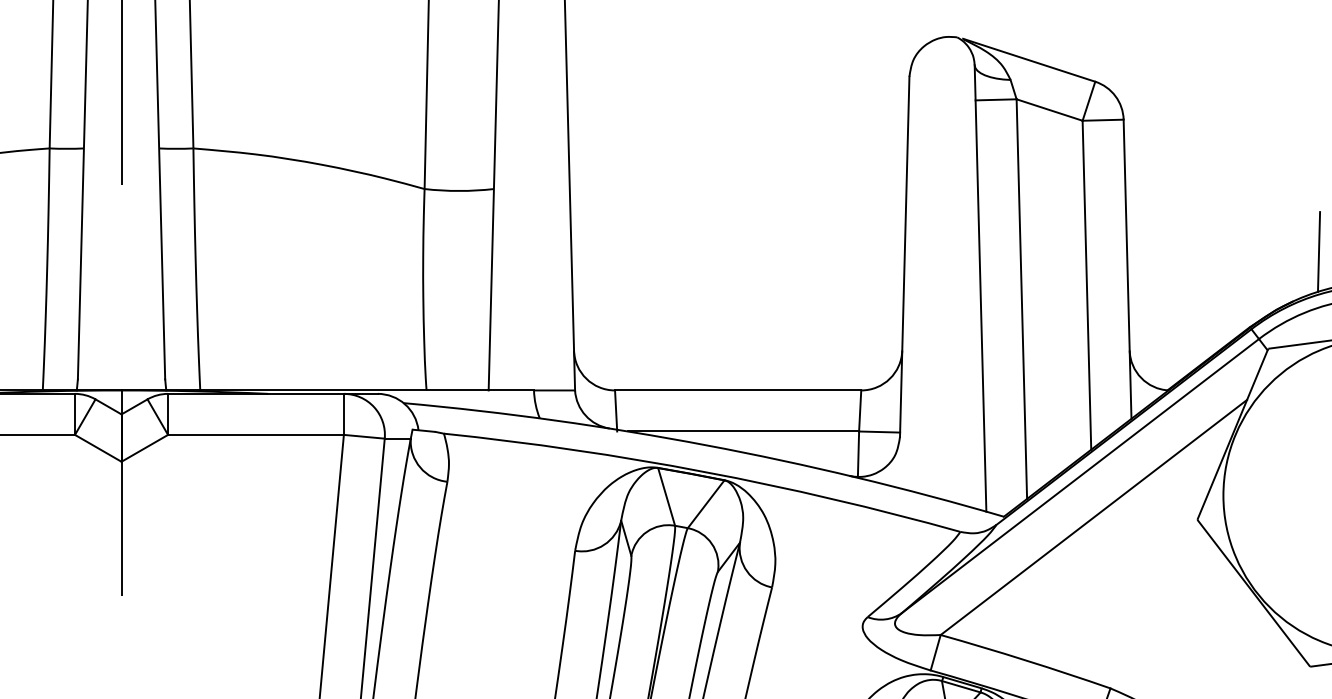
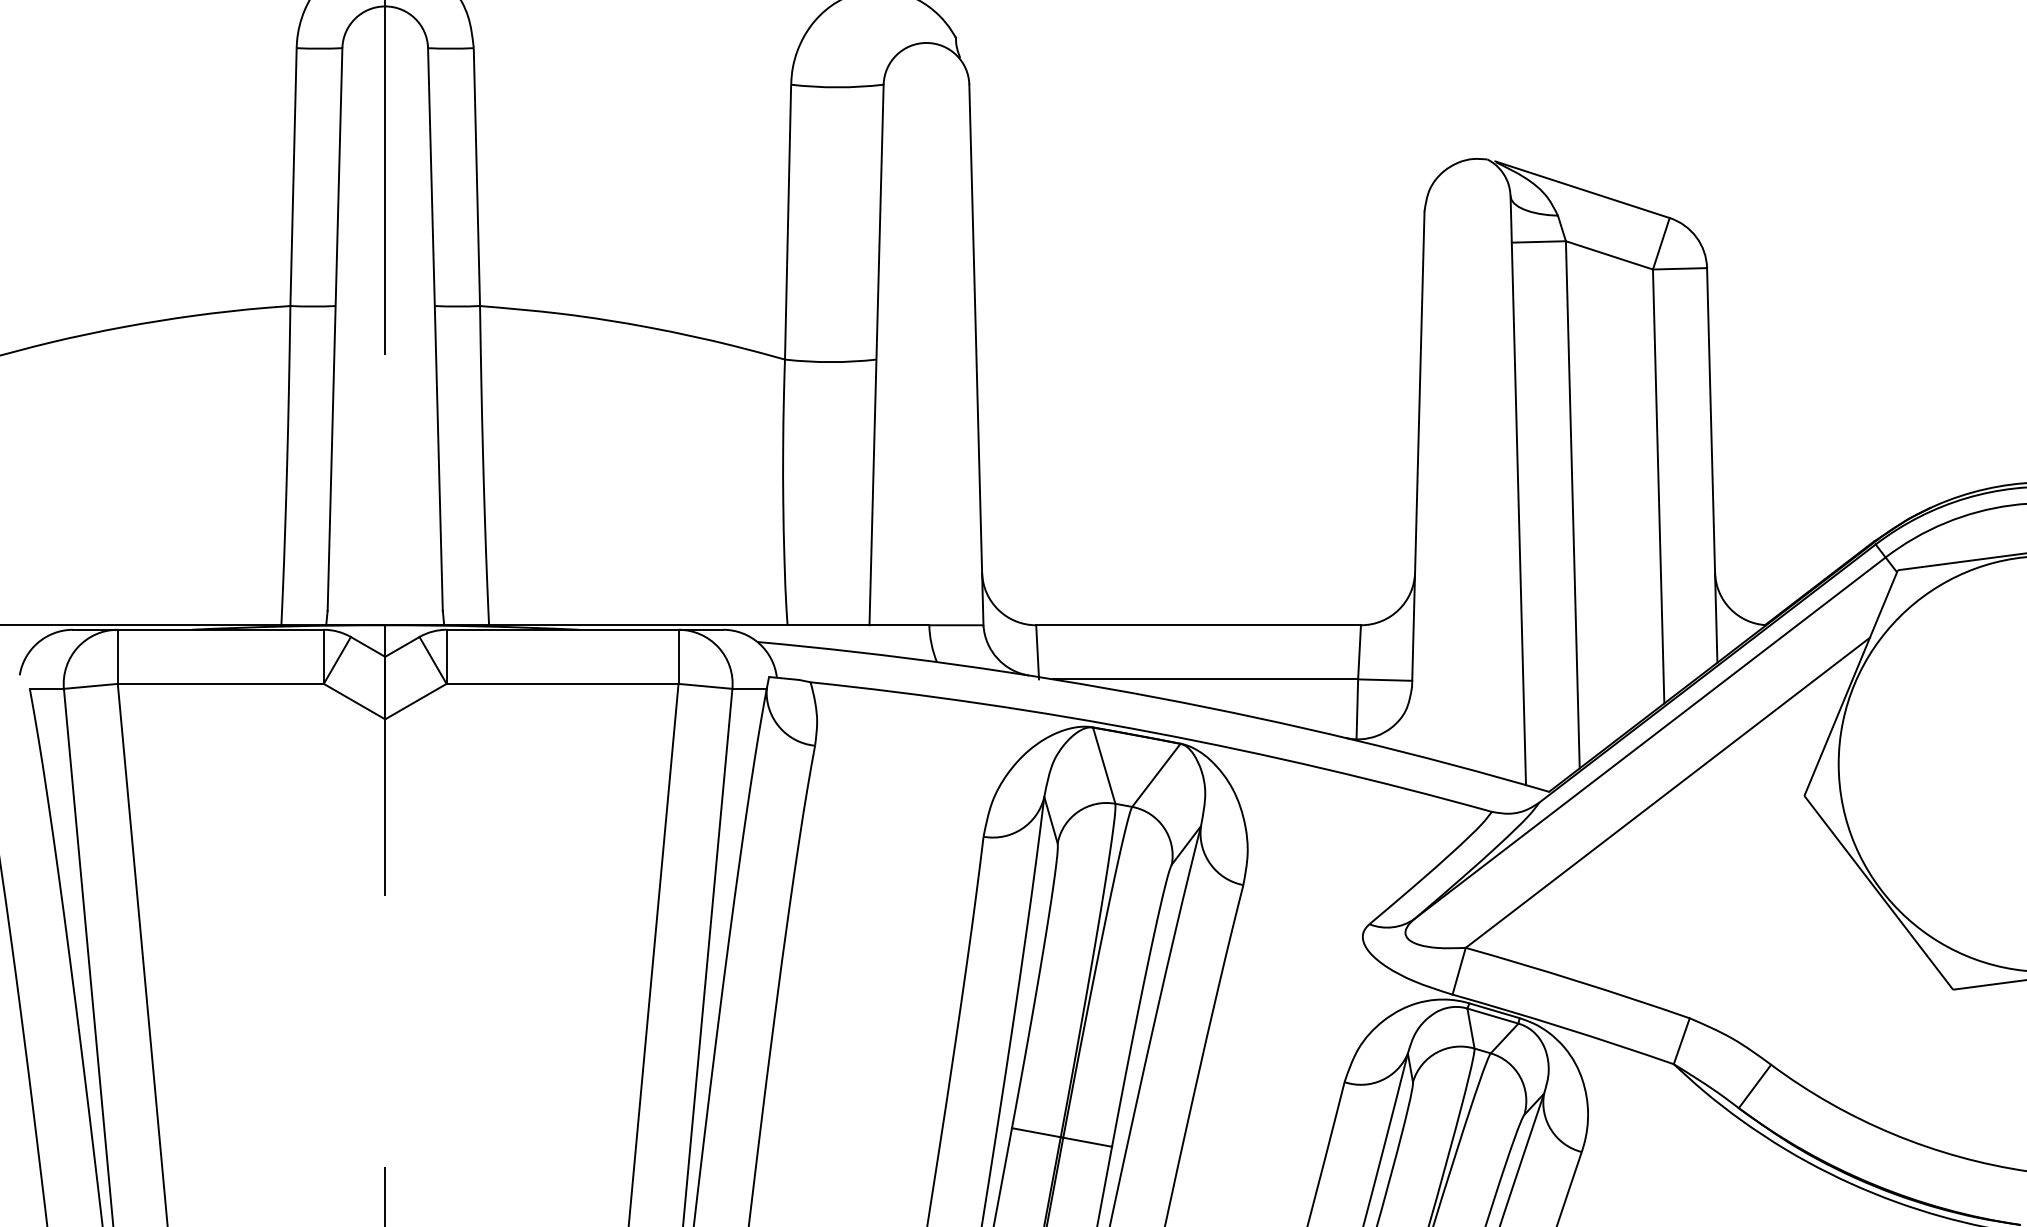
line: (1318, 251) -> (1964, 442), removed

